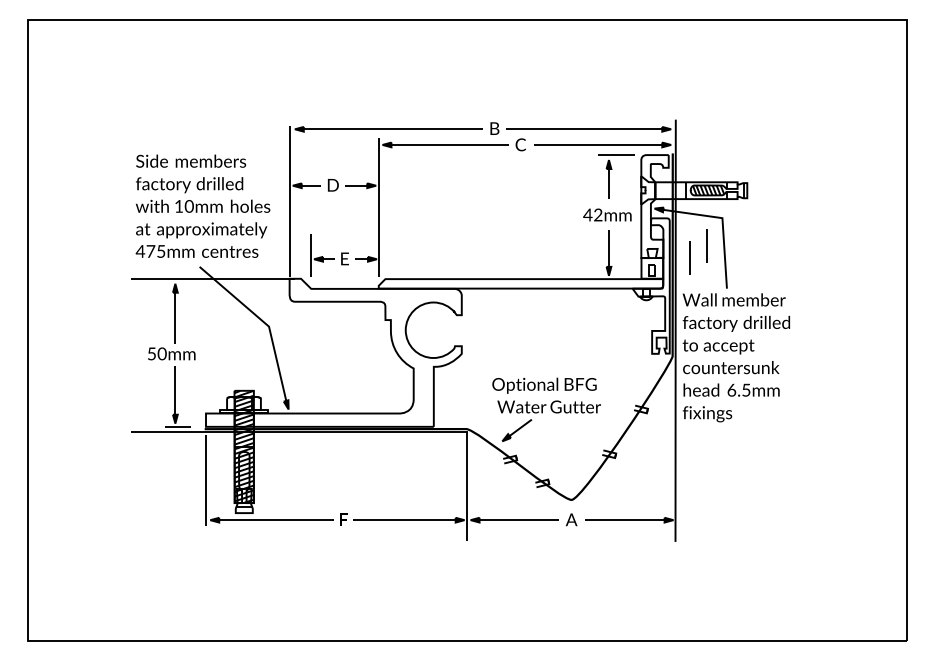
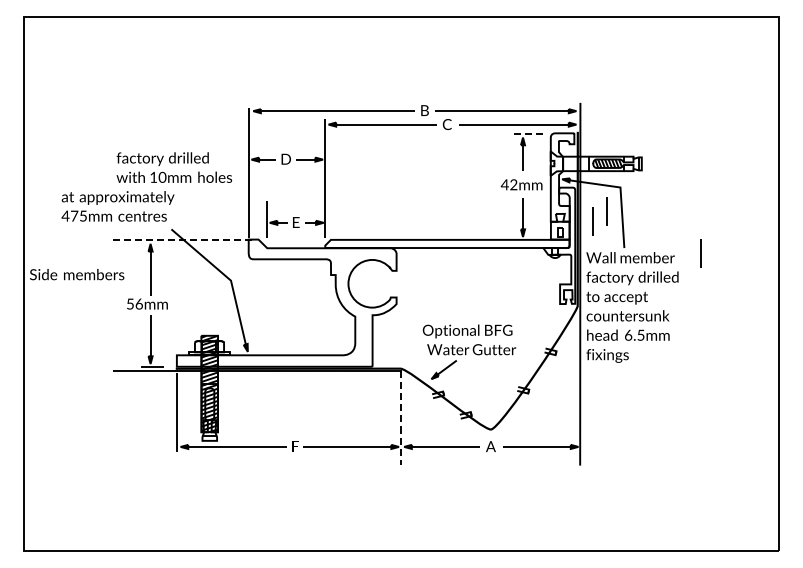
line: (616, 155) -> (529, 133), solid -> dashed
text: (191, 161) -> (77, 274), moved
text: (200, 240) -> (117, 206), moved
line: (213, 278) -> (183, 239), solid -> dashed
line: (815, 294) -> (700, 253), added
text: (162, 353) -> (139, 303), 50mm -> 56mm
line: (467, 487) -> (401, 418), solid -> dashed

